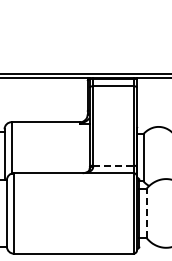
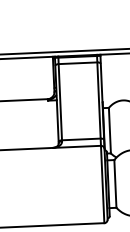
line: (113, 165) -> (81, 139), dashed -> solid
line: (146, 213) -> (115, 184), dashed -> solid

